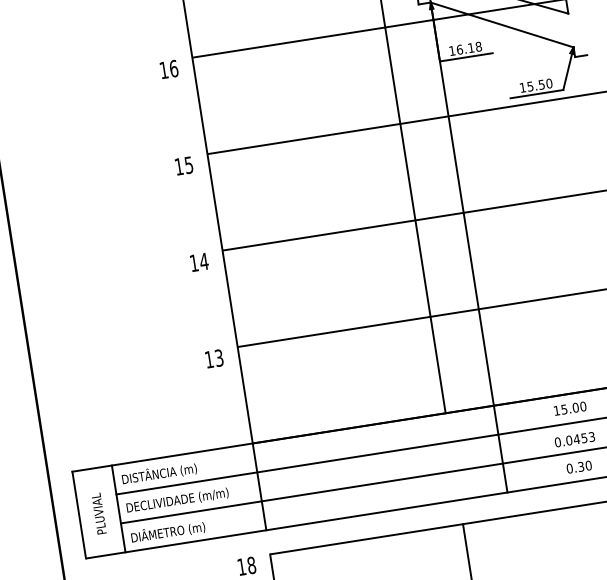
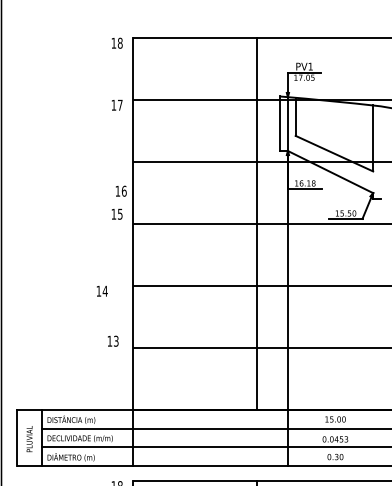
text: (169, 68) -> (121, 190), moved
text: (184, 164) -> (117, 213), moved
text: (199, 261) -> (102, 290), moved
text: (214, 357) -> (113, 340), moved

